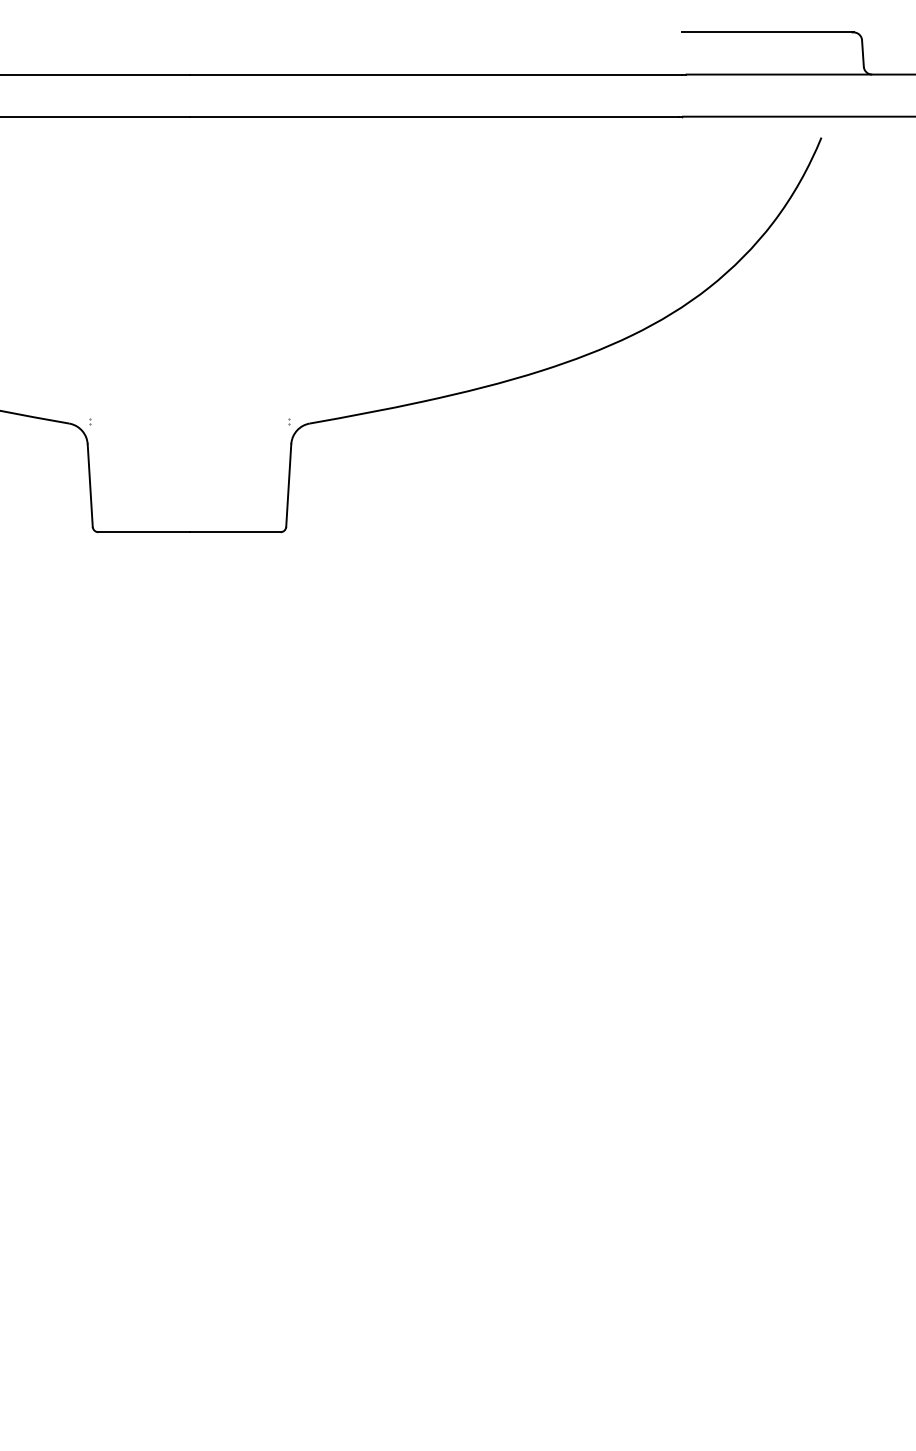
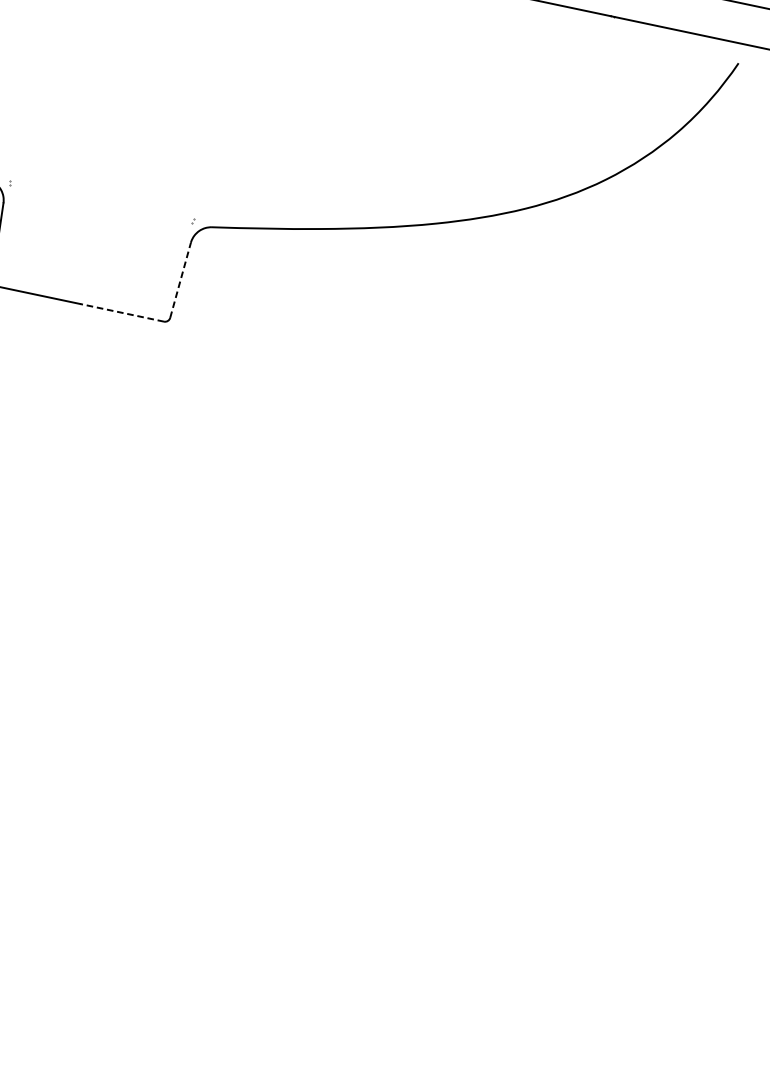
line: (288, 485) -> (180, 280), solid -> dashed
line: (235, 532) -> (122, 313), solid -> dashed

